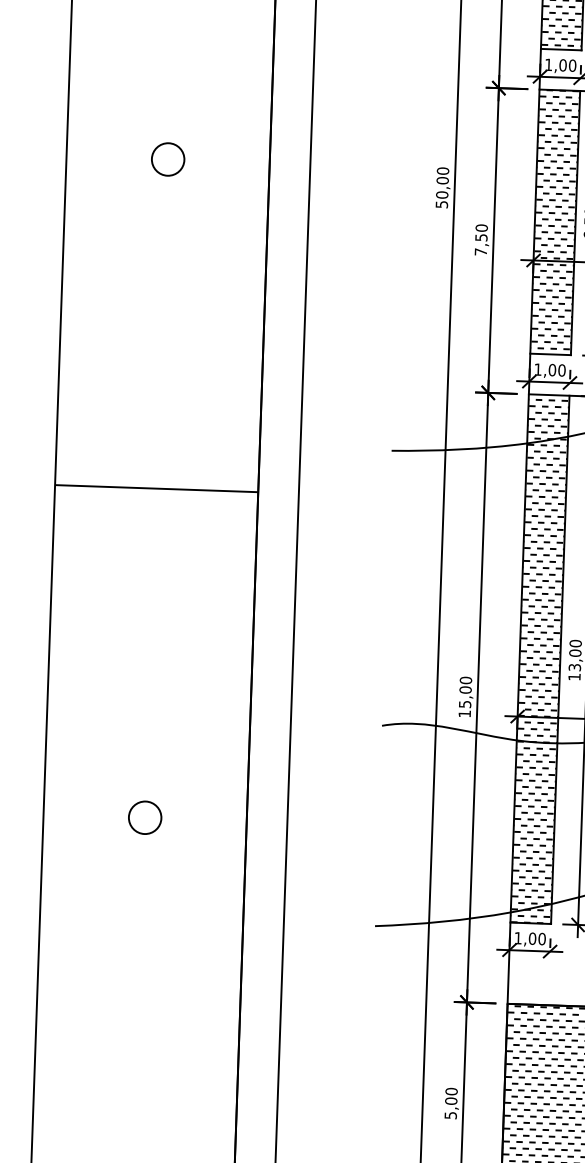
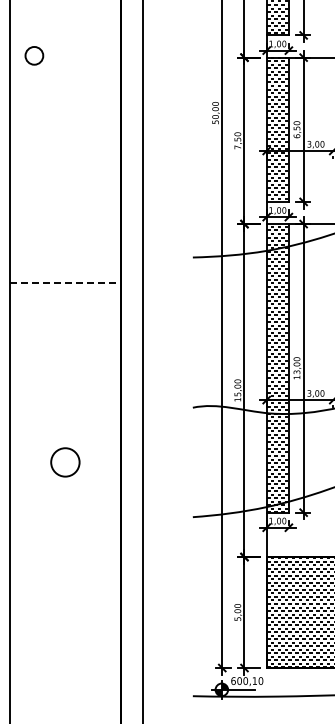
circle: (168, 158) -> (34, 55), moved
line: (156, 488) -> (65, 282), solid -> dashed
circle: (145, 817) -> (65, 462), size x1.6

